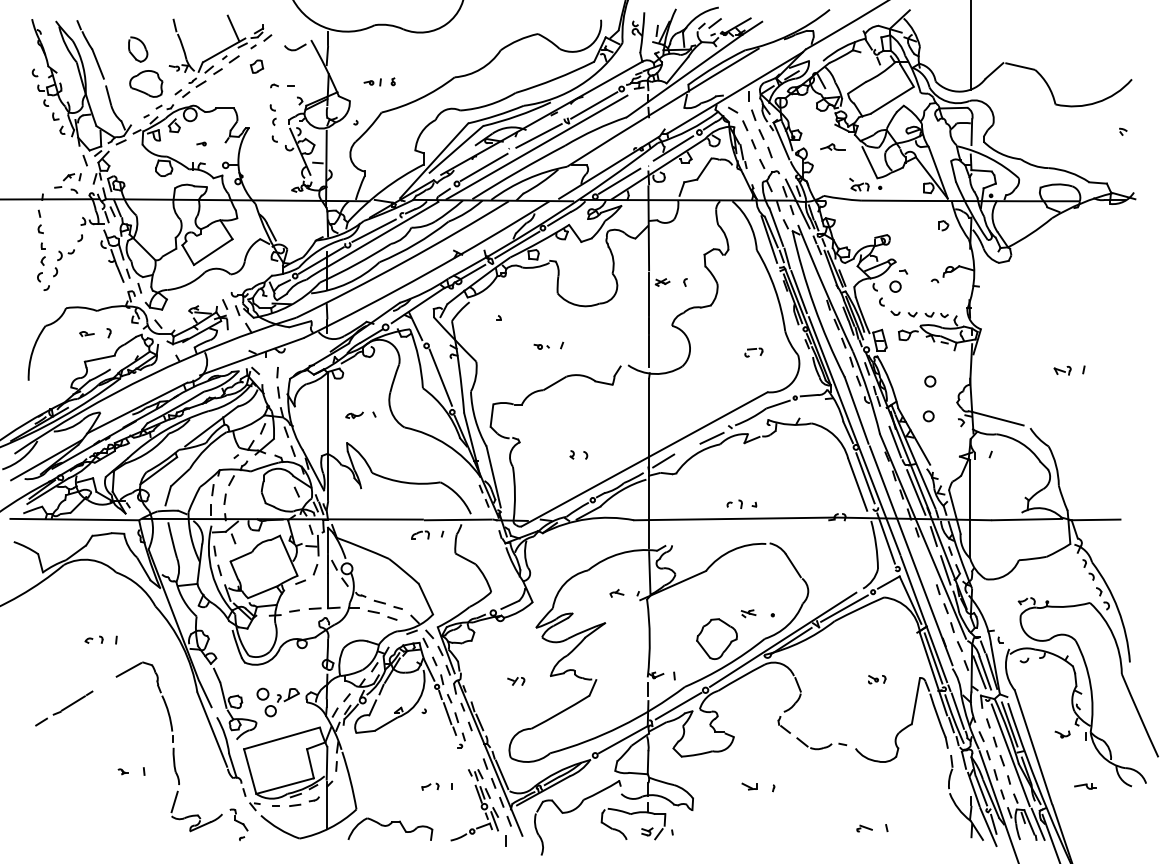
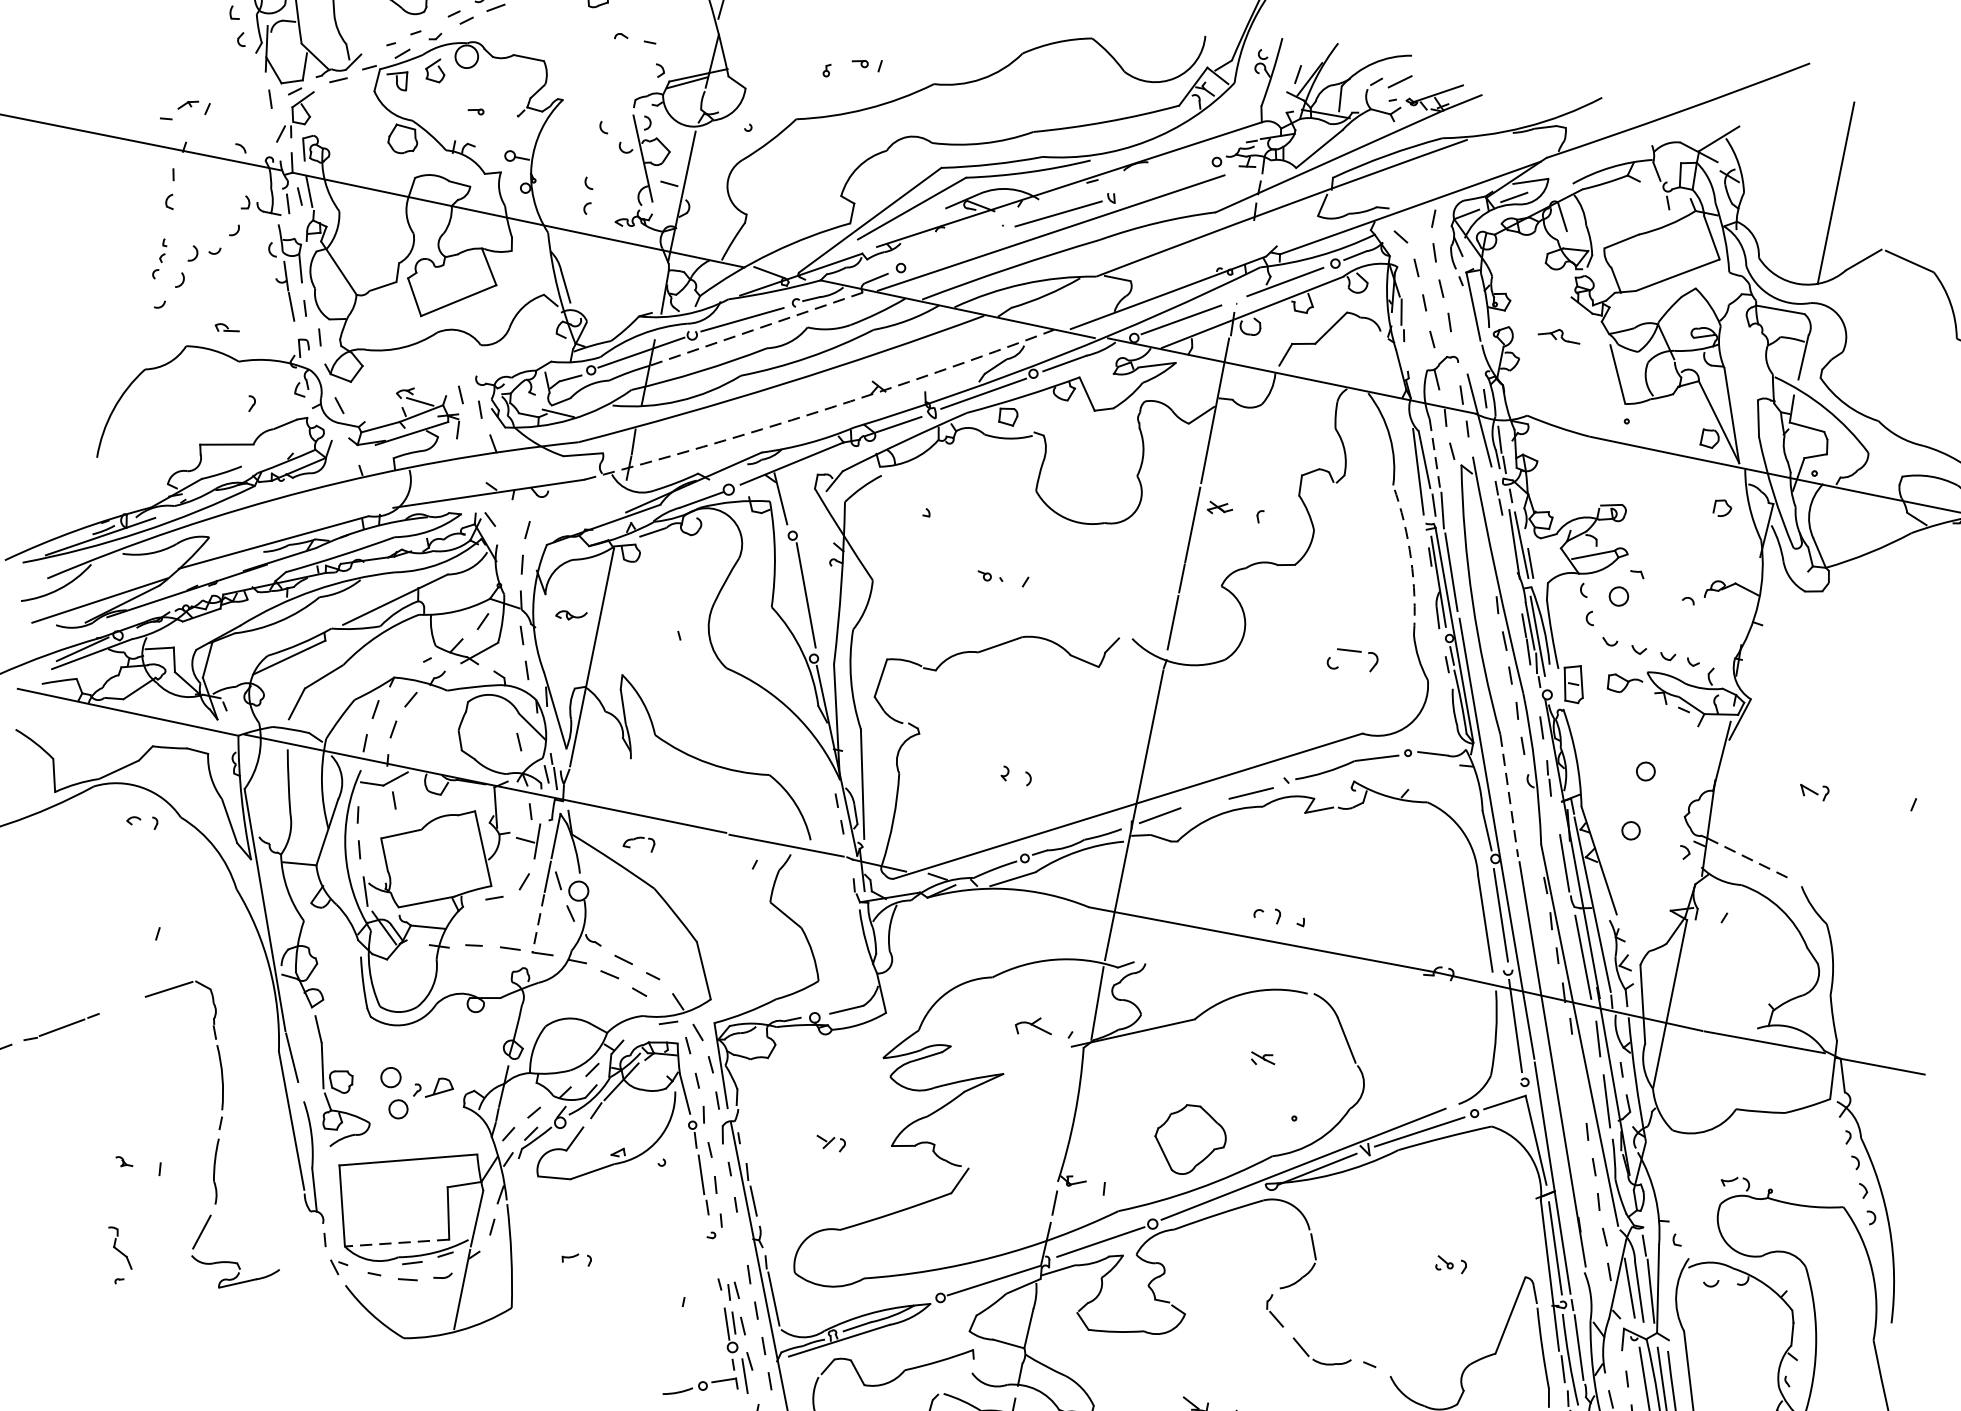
part: (372, 82) -> (866, 63), moved
line: (594, 105) -> (1164, 180), removed
part: (272, 114) -> (585, 194), moved
line: (483, 166) -> (952, 247), removed
part: (67, 180) -> (184, 110), moved
part: (859, 184) -> (1592, 408), removed
line: (776, 227) -> (1434, 453), solid -> dashed
line: (382, 234) -> (755, 329), solid -> dashed
part: (41, 262) -> (159, 259), size x0.6
arc: (428, 272) -> (821, 410), solid -> dashed
arc: (775, 289) -> (1411, 559), solid -> dashed
part: (86, 334) -> (226, 329), moved
part: (753, 352) -> (1352, 660), size x1.6
part: (1062, 370) -> (1813, 791), moved
line: (856, 411) -> (1508, 797), solid -> dashed
part: (354, 414) -> (571, 613), moved
line: (997, 418) -> (1748, 858), solid -> dashed
part: (420, 534) -> (639, 842), moved
line: (328, 591) -> (539, 923), solid -> dashed
part: (616, 593) -> (1033, 1026), size x1.6
part: (748, 613) -> (1262, 1058), moved
part: (93, 639) -> (141, 820), moved
line: (285, 786) -> (397, 1243), solid -> dashed
part: (430, 786) -> (577, 1258), moved
part: (238, 824) -> (118, 1255), moved
part: (390, 828) -> (563, 1352), removed

